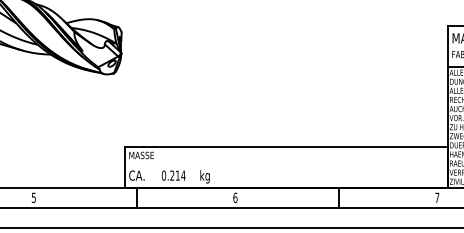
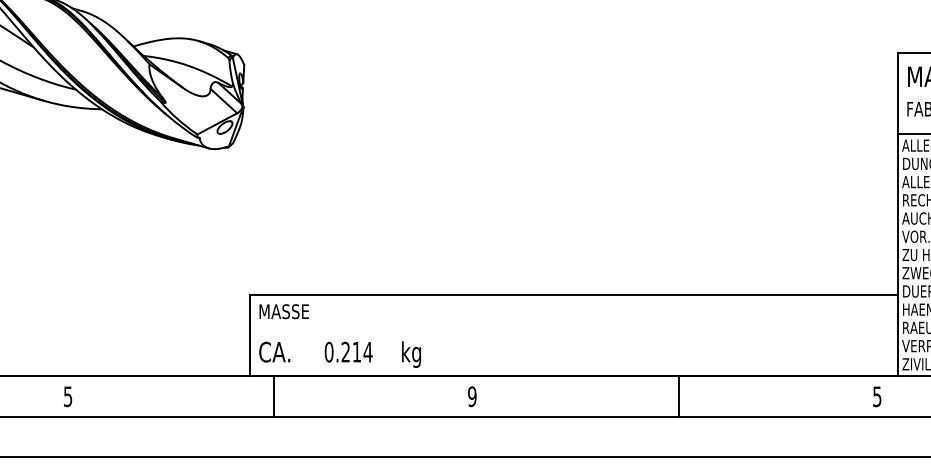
text: (235, 197) -> (472, 395), 6 -> 9
text: (437, 197) -> (877, 395), 7 -> 5

